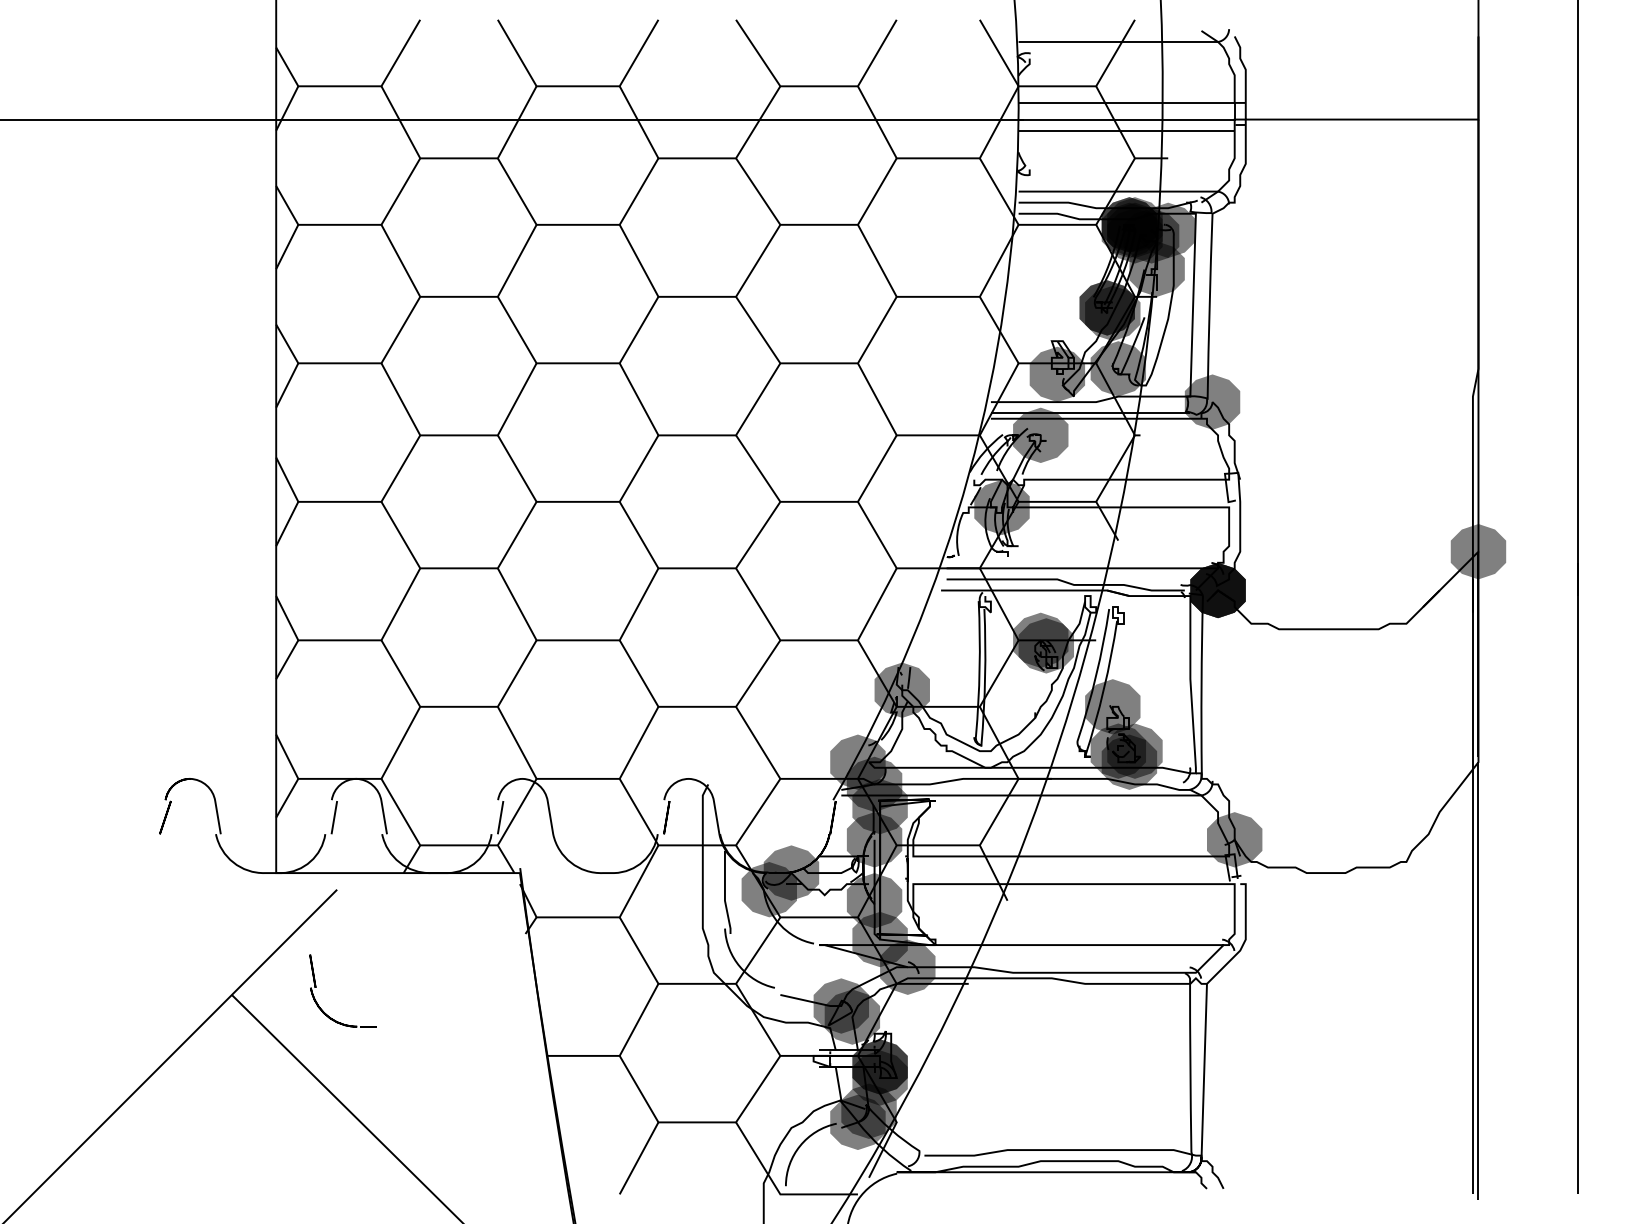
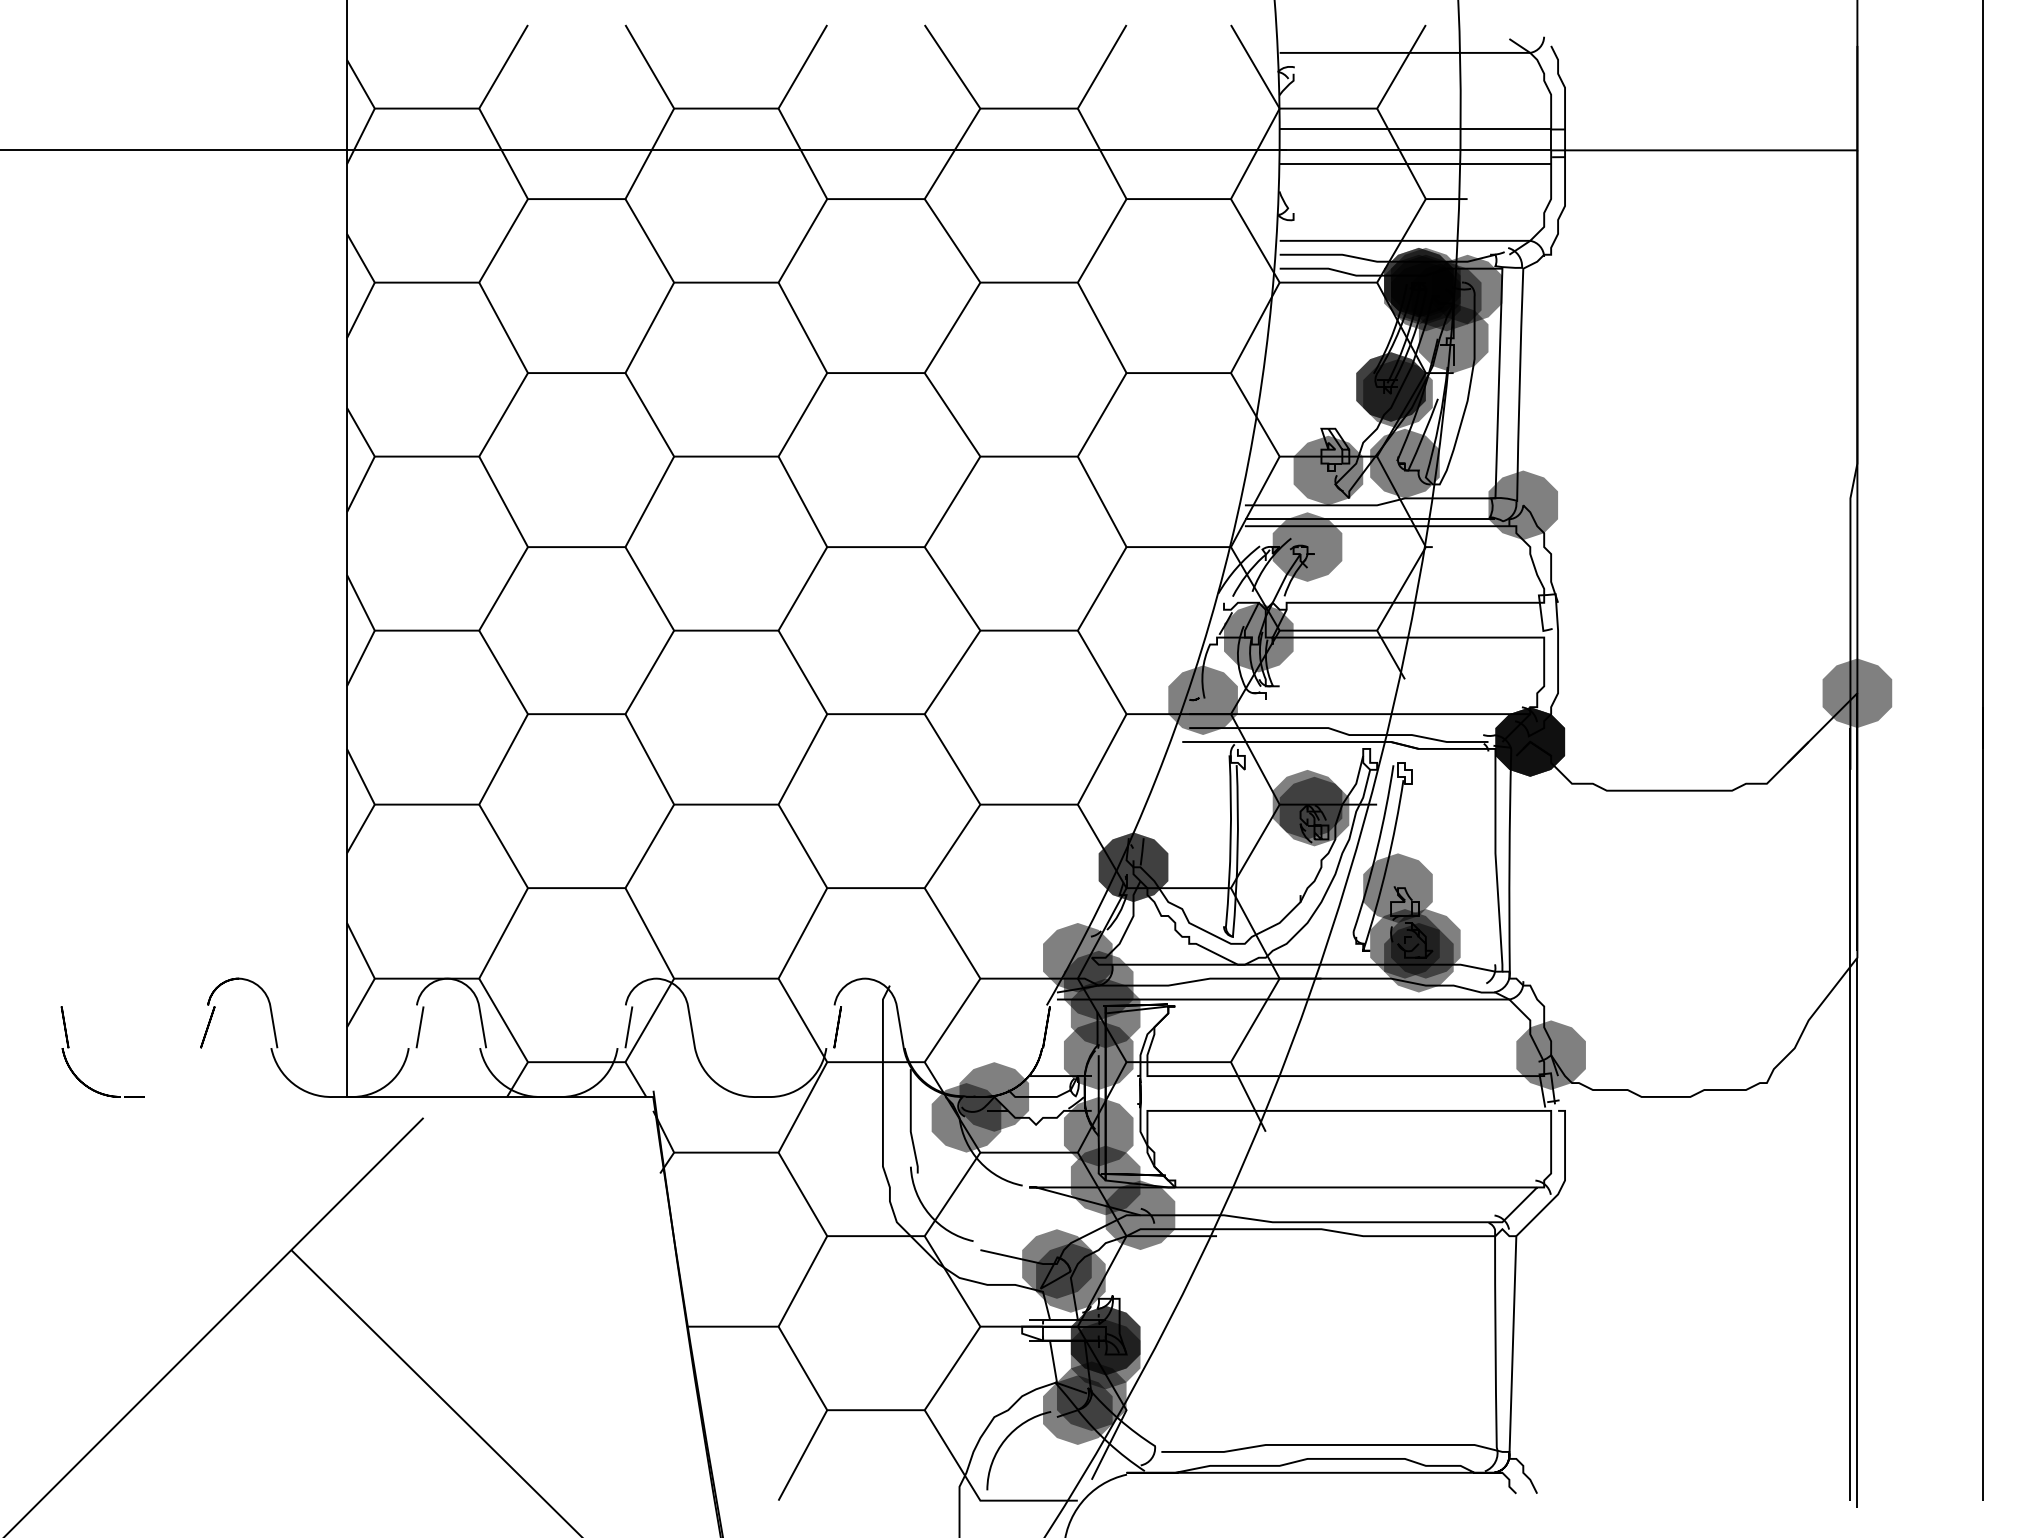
fill: (957, 557) -> (1202, 700), added
fill: (902, 690) -> (1133, 867), added
part: (316, 987) -> (69, 1047), moved

